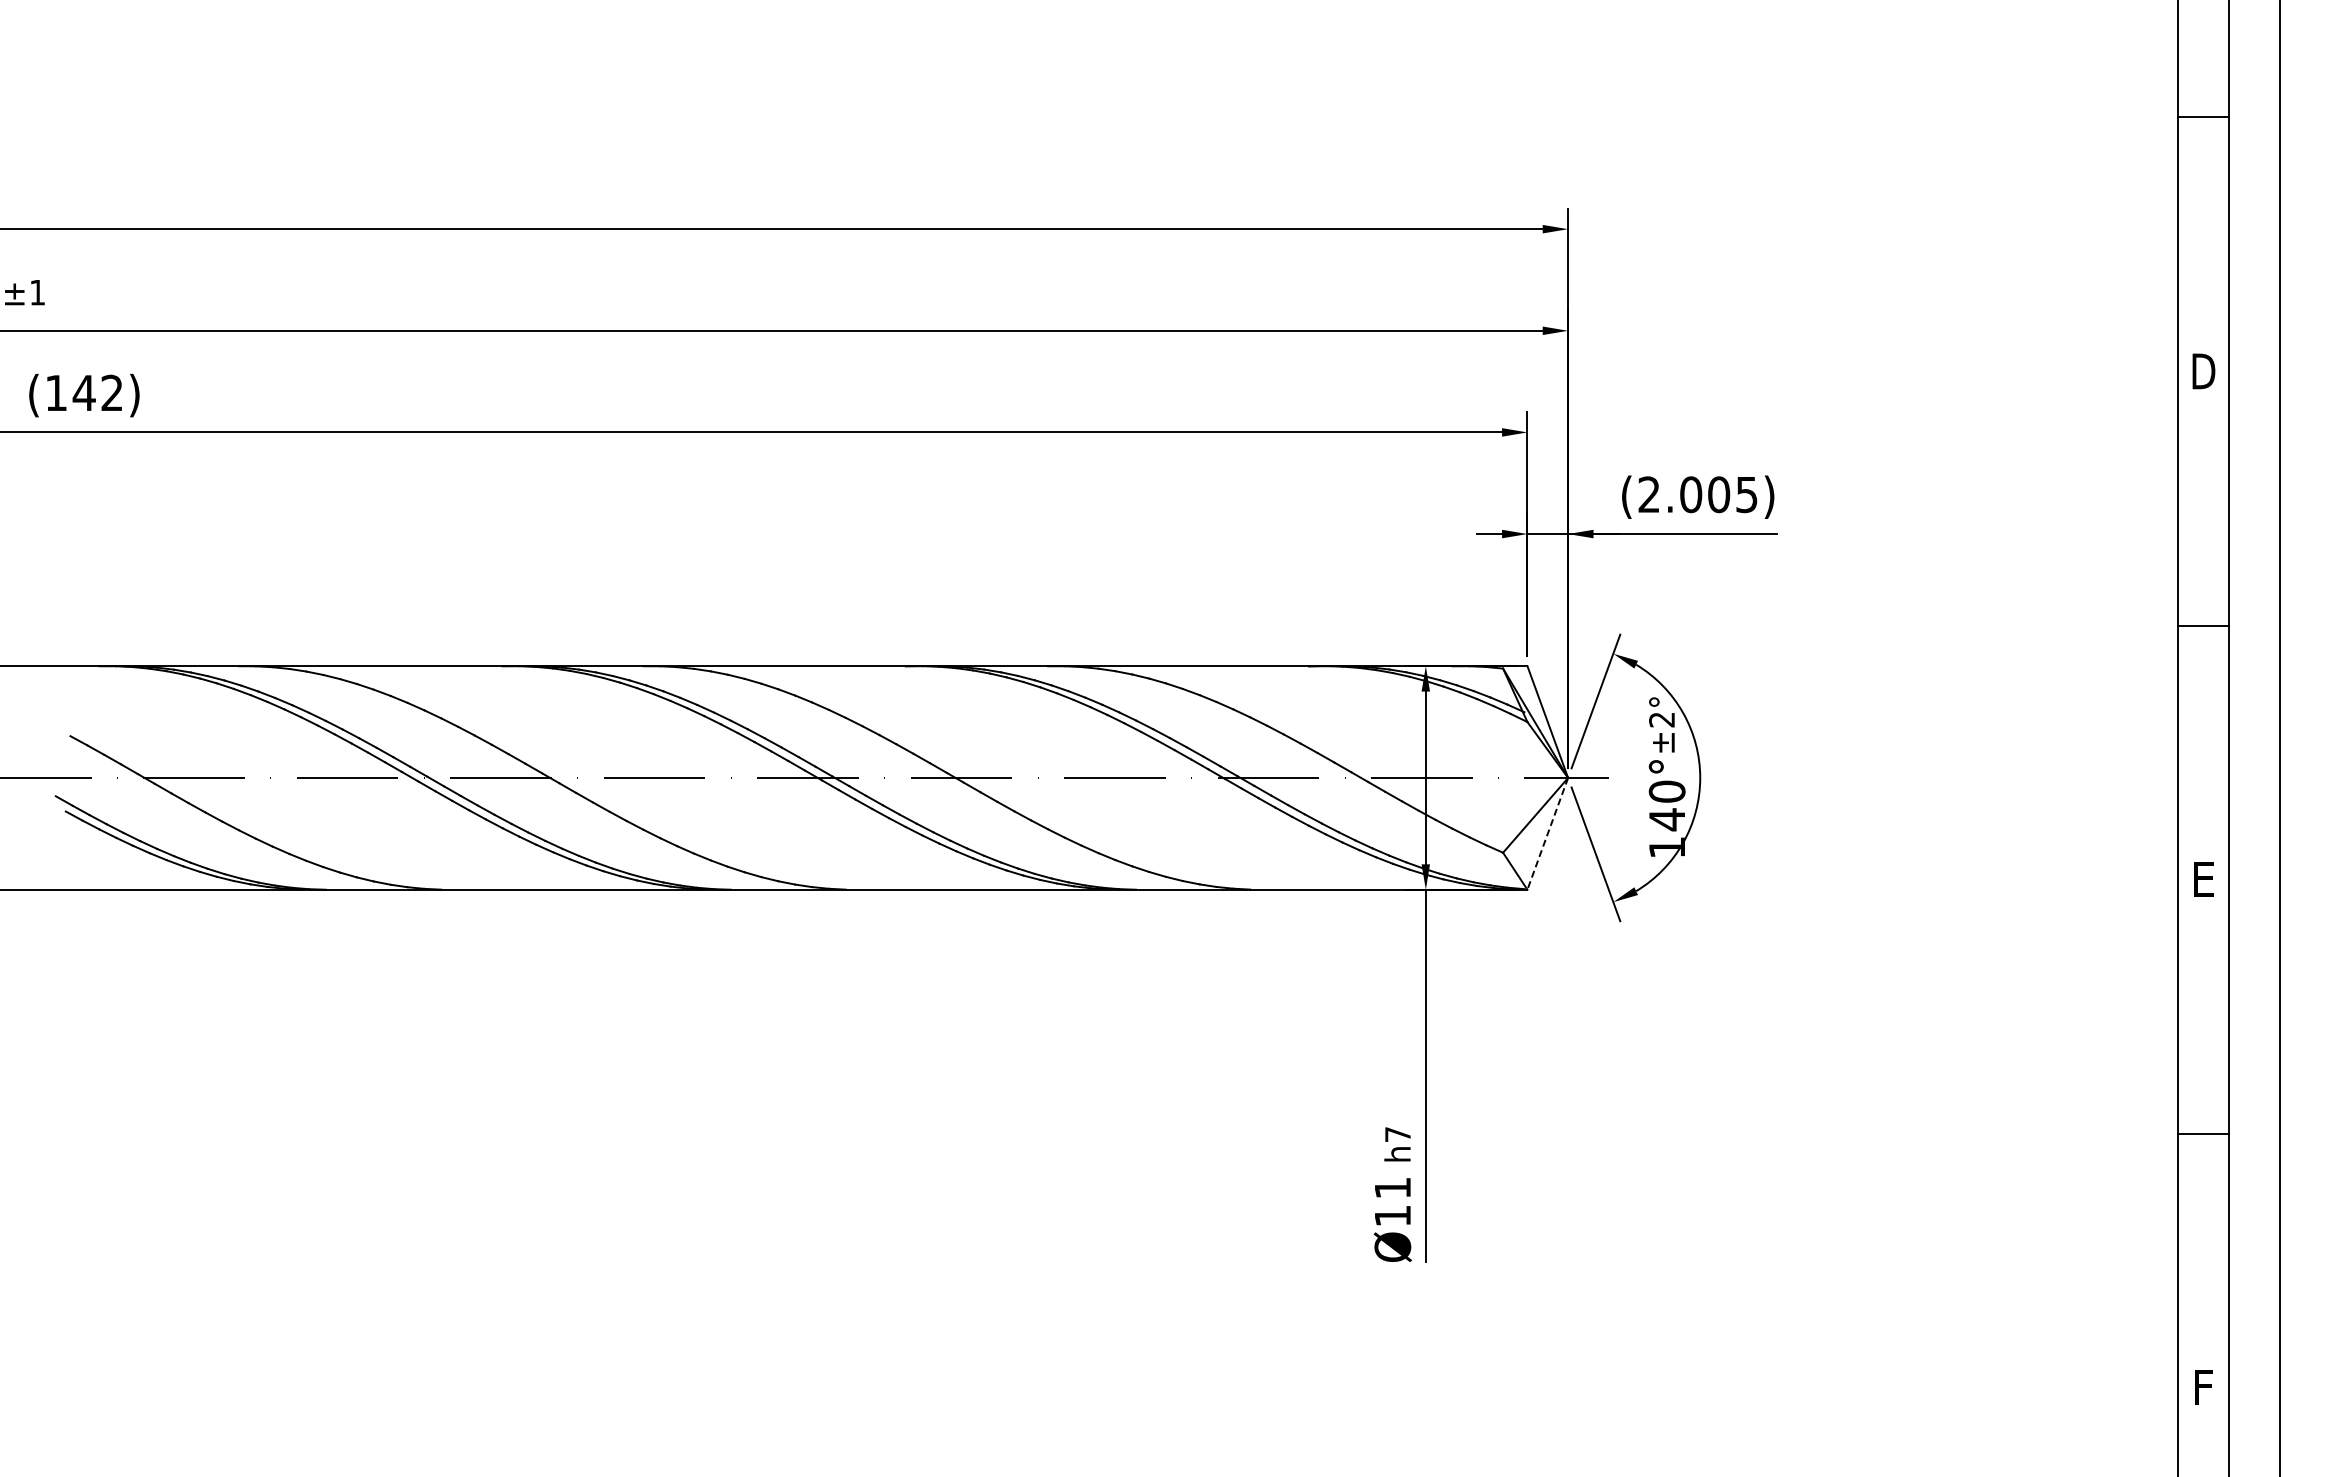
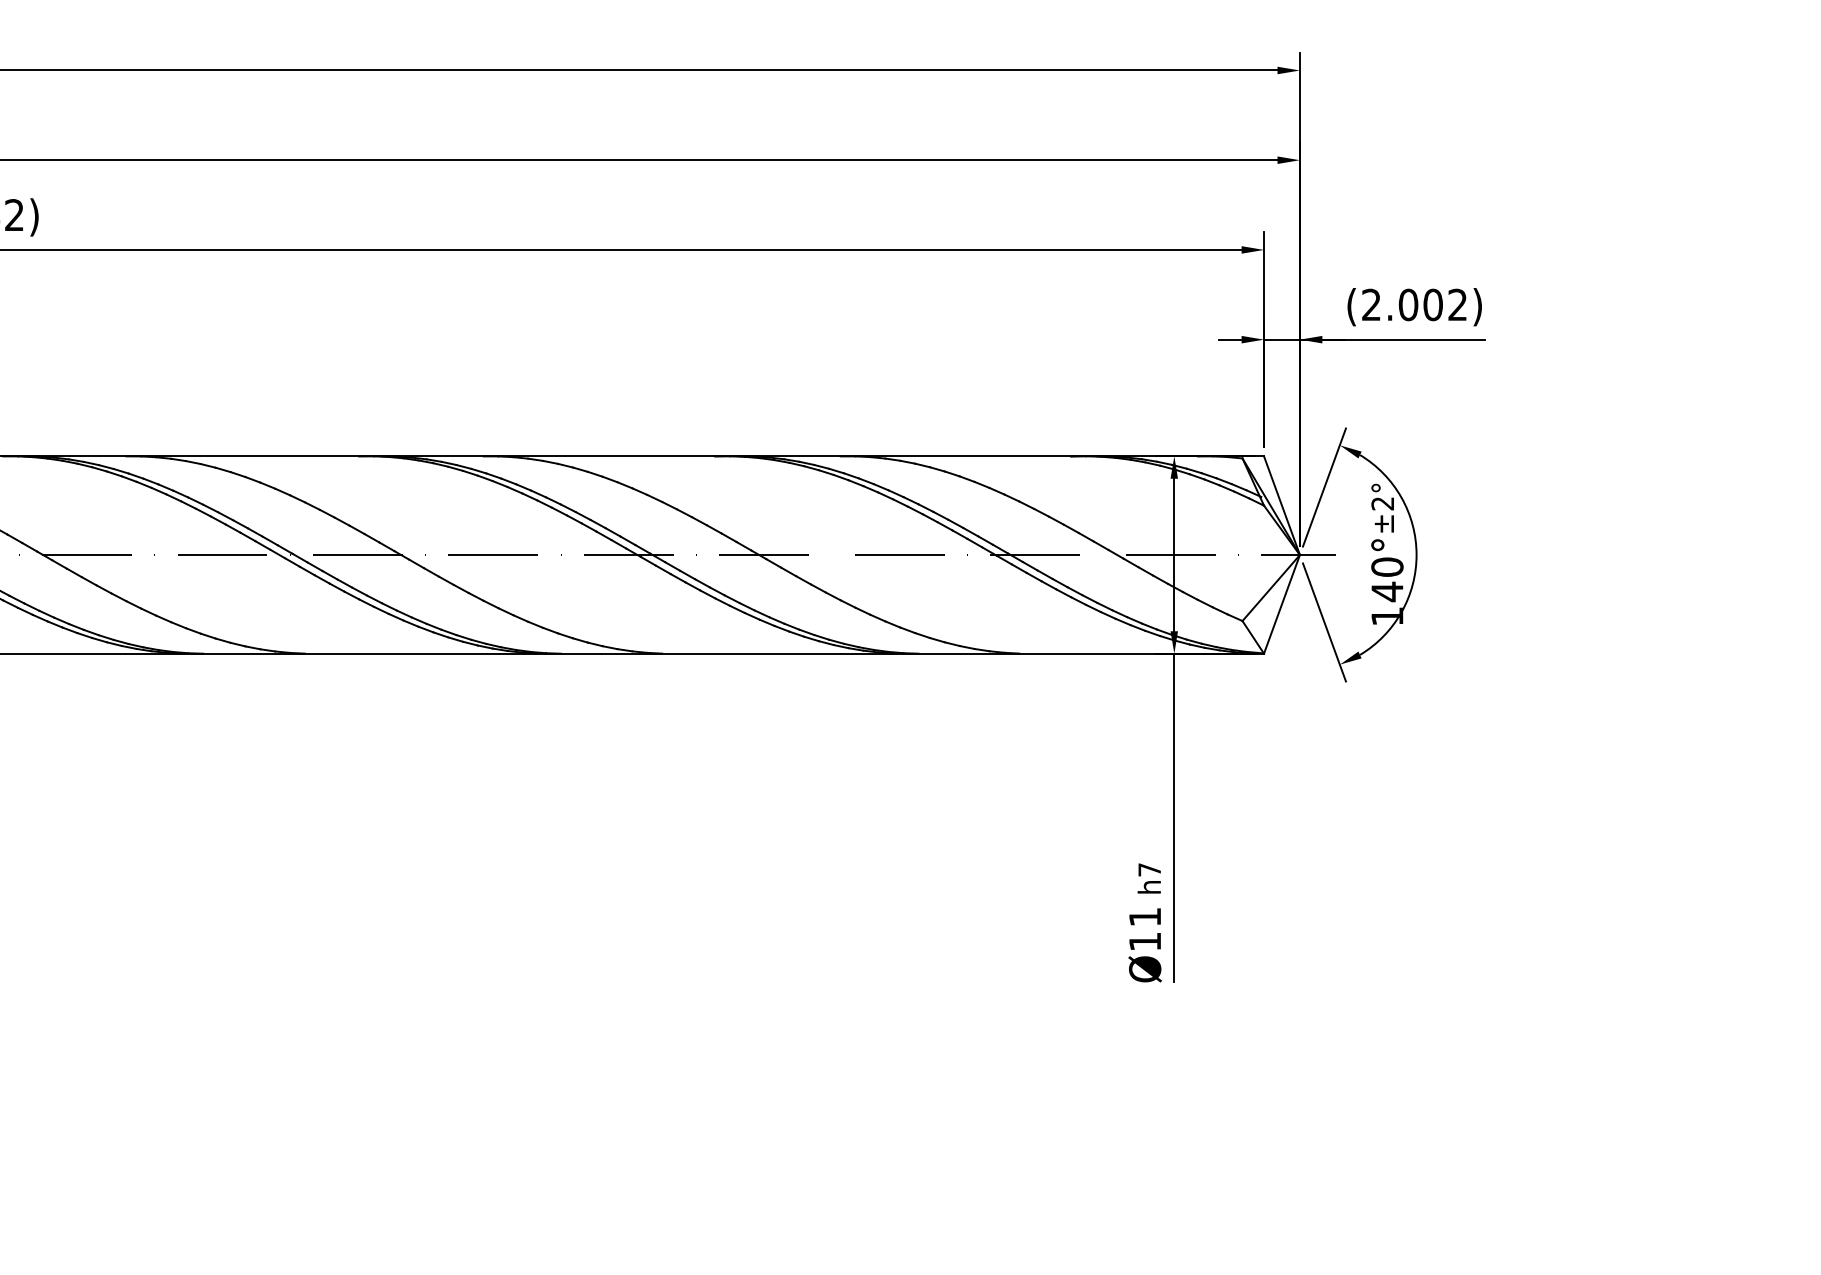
text: (1746, 494) -> (1457, 304), (2.005) -> (2.002)
line: (1547, 834) -> (1281, 604), dashed -> solid

